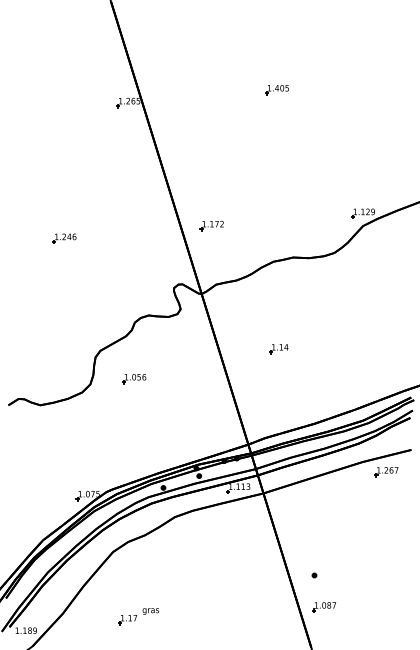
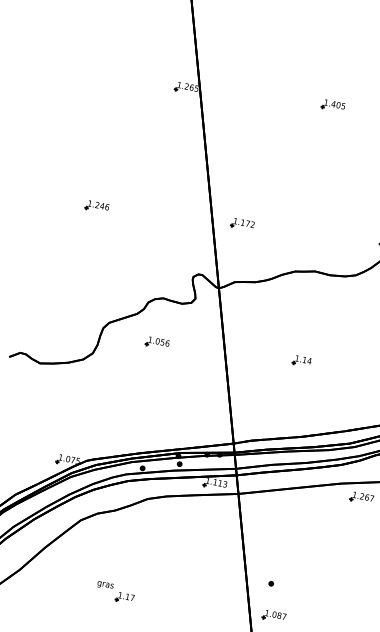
part: (278, 349) -> (301, 361), moved
part: (134, 379) -> (157, 343), moved
part: (127, 620) -> (124, 598), moved

